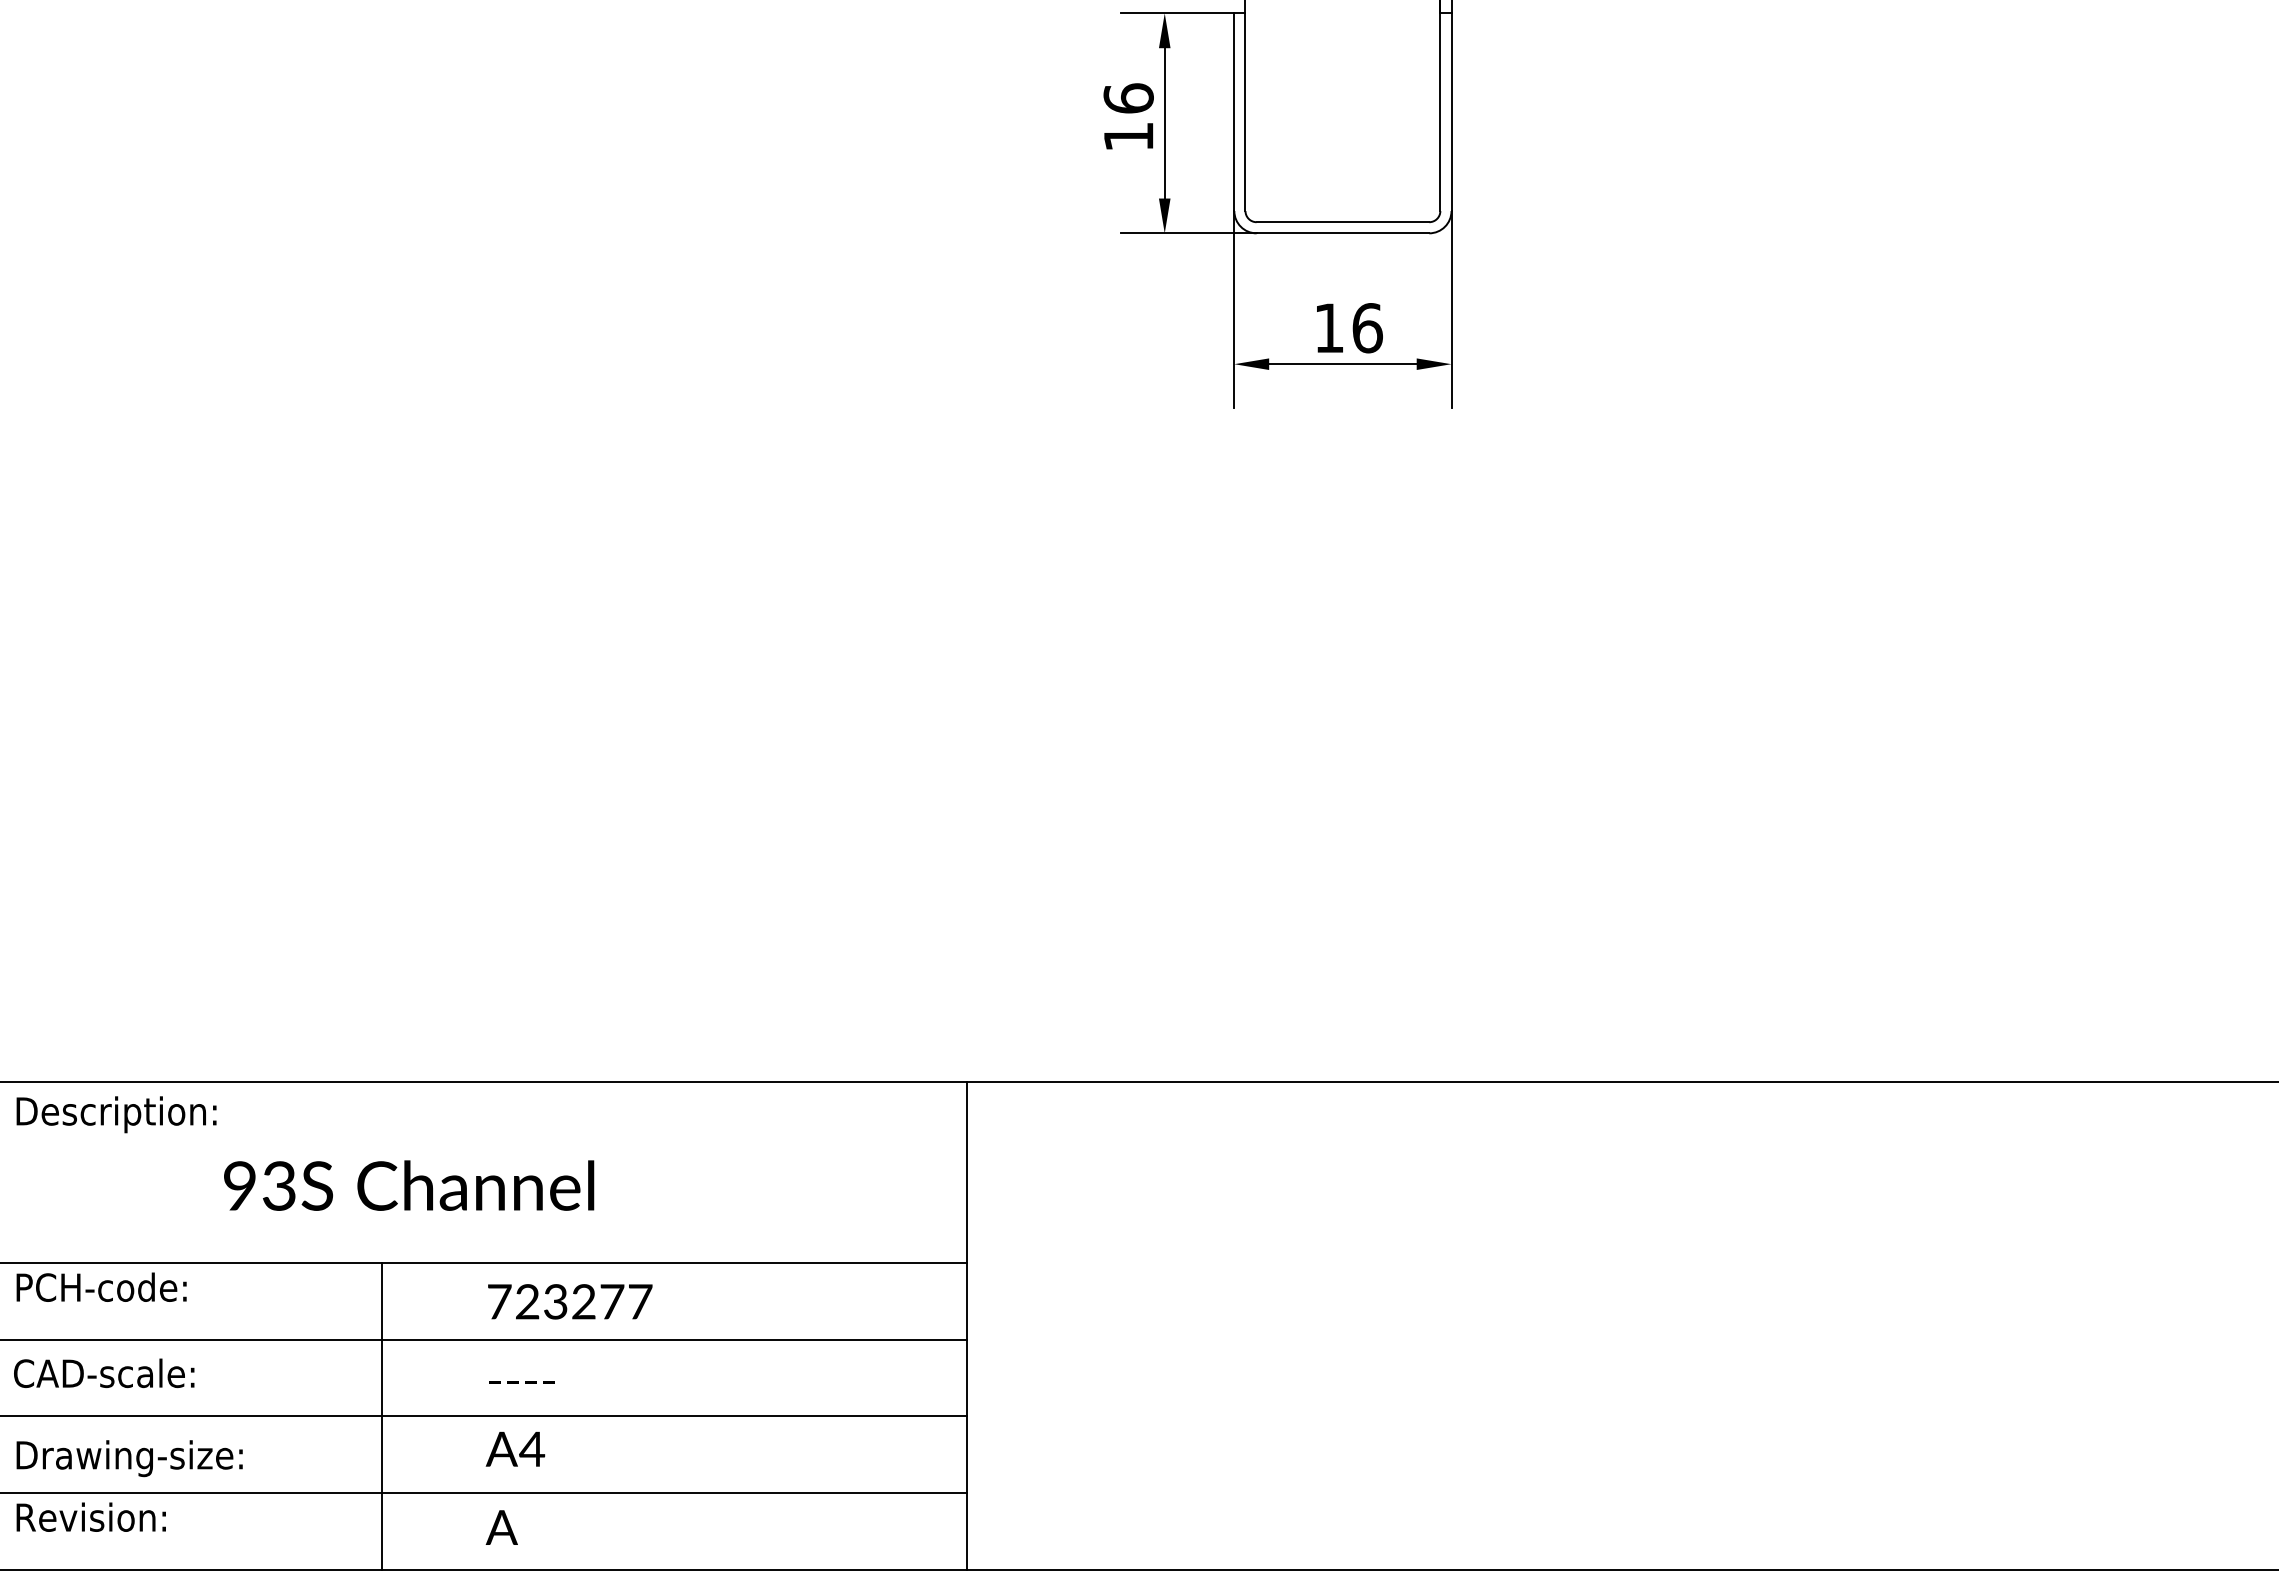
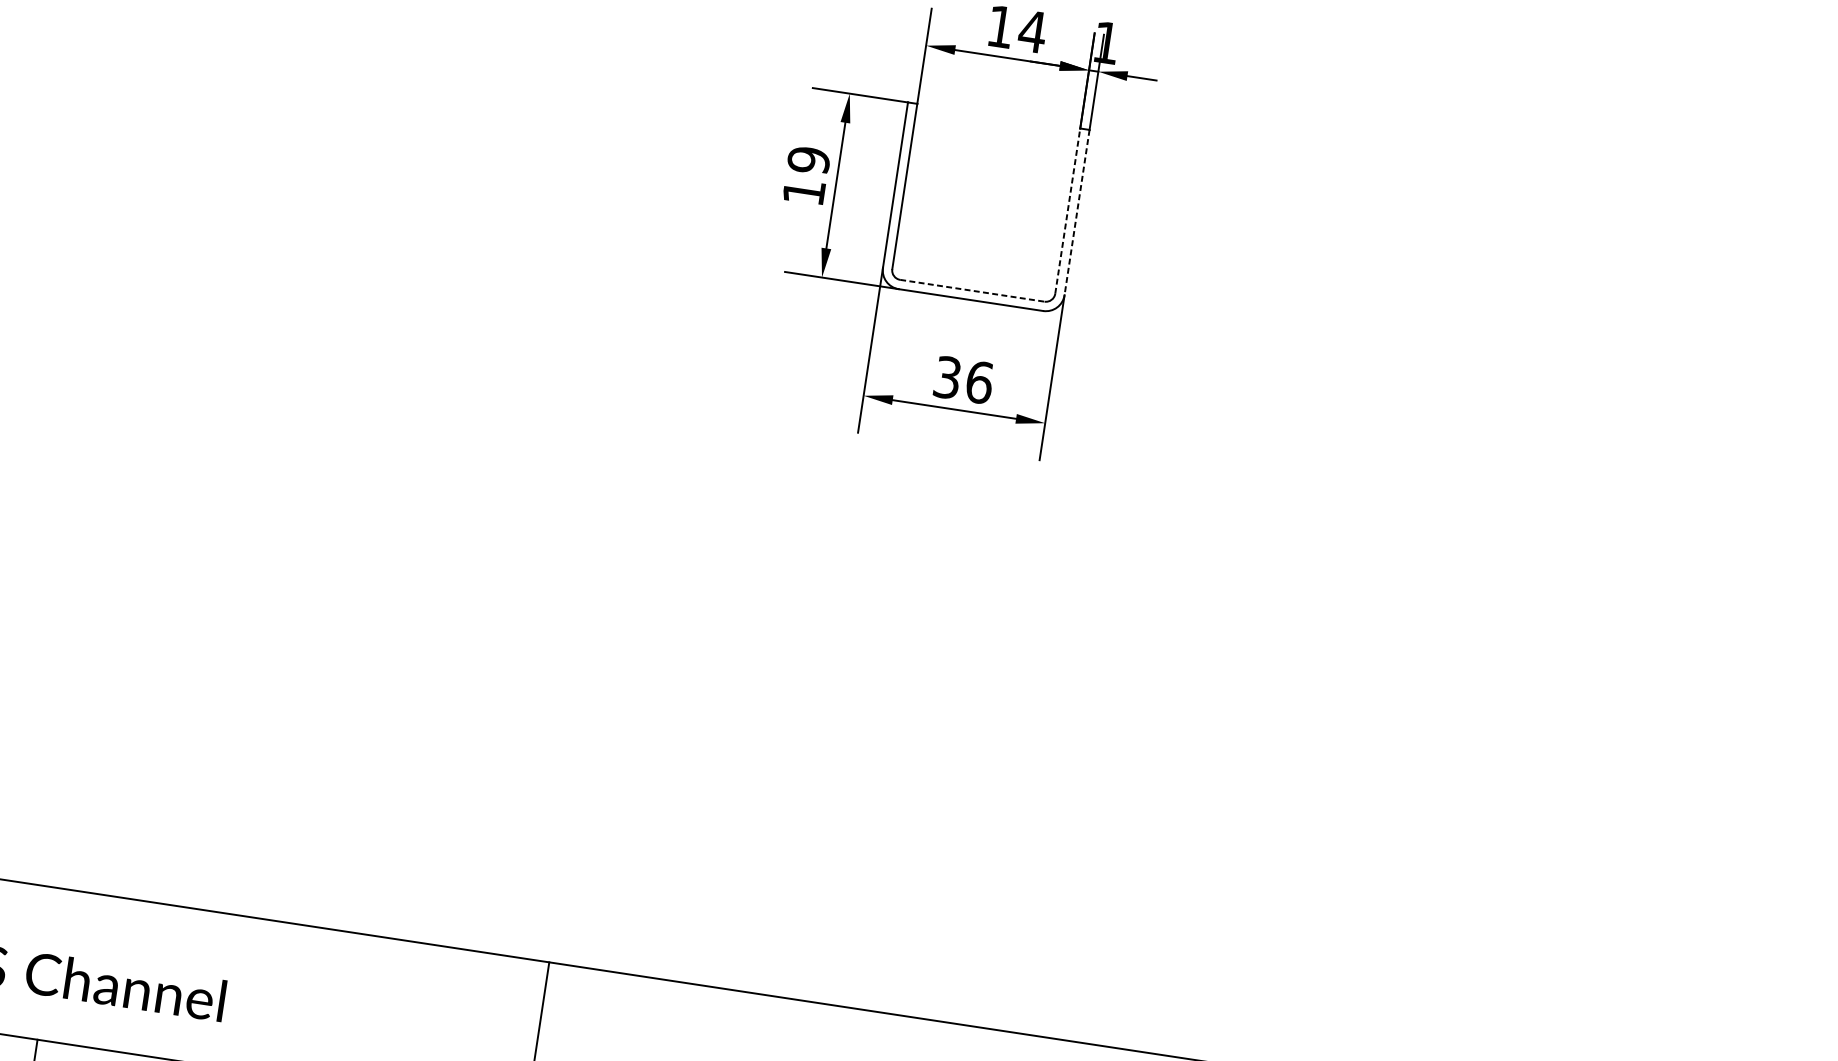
text: (1128, 98) -> (808, 160), 16 -> 19
line: (1440, 112) -> (1067, 211), solid -> dashed
line: (1451, 112) -> (1077, 212), solid -> dashed
line: (1343, 222) -> (972, 291), solid -> dashed
text: (1329, 328) -> (947, 377), 16 -> 36

